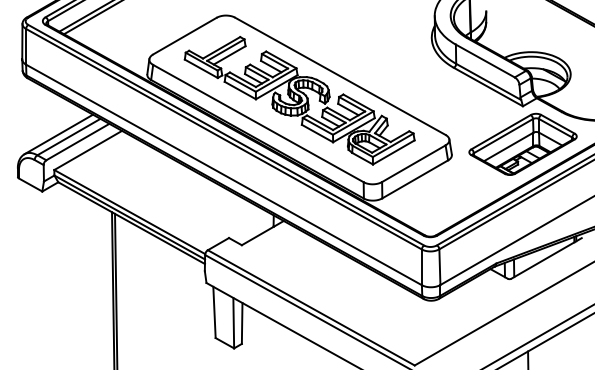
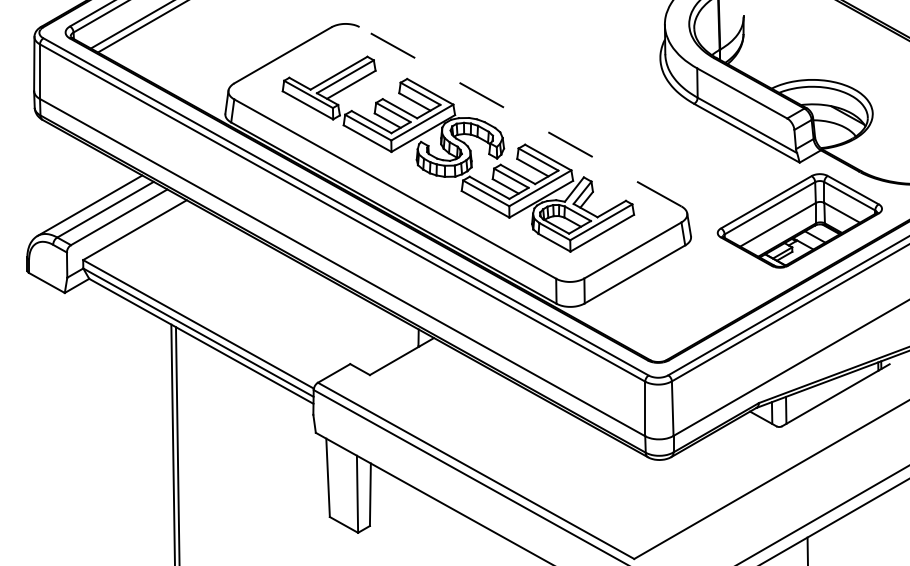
line: (339, 76) -> (519, 117), solid -> dashed

